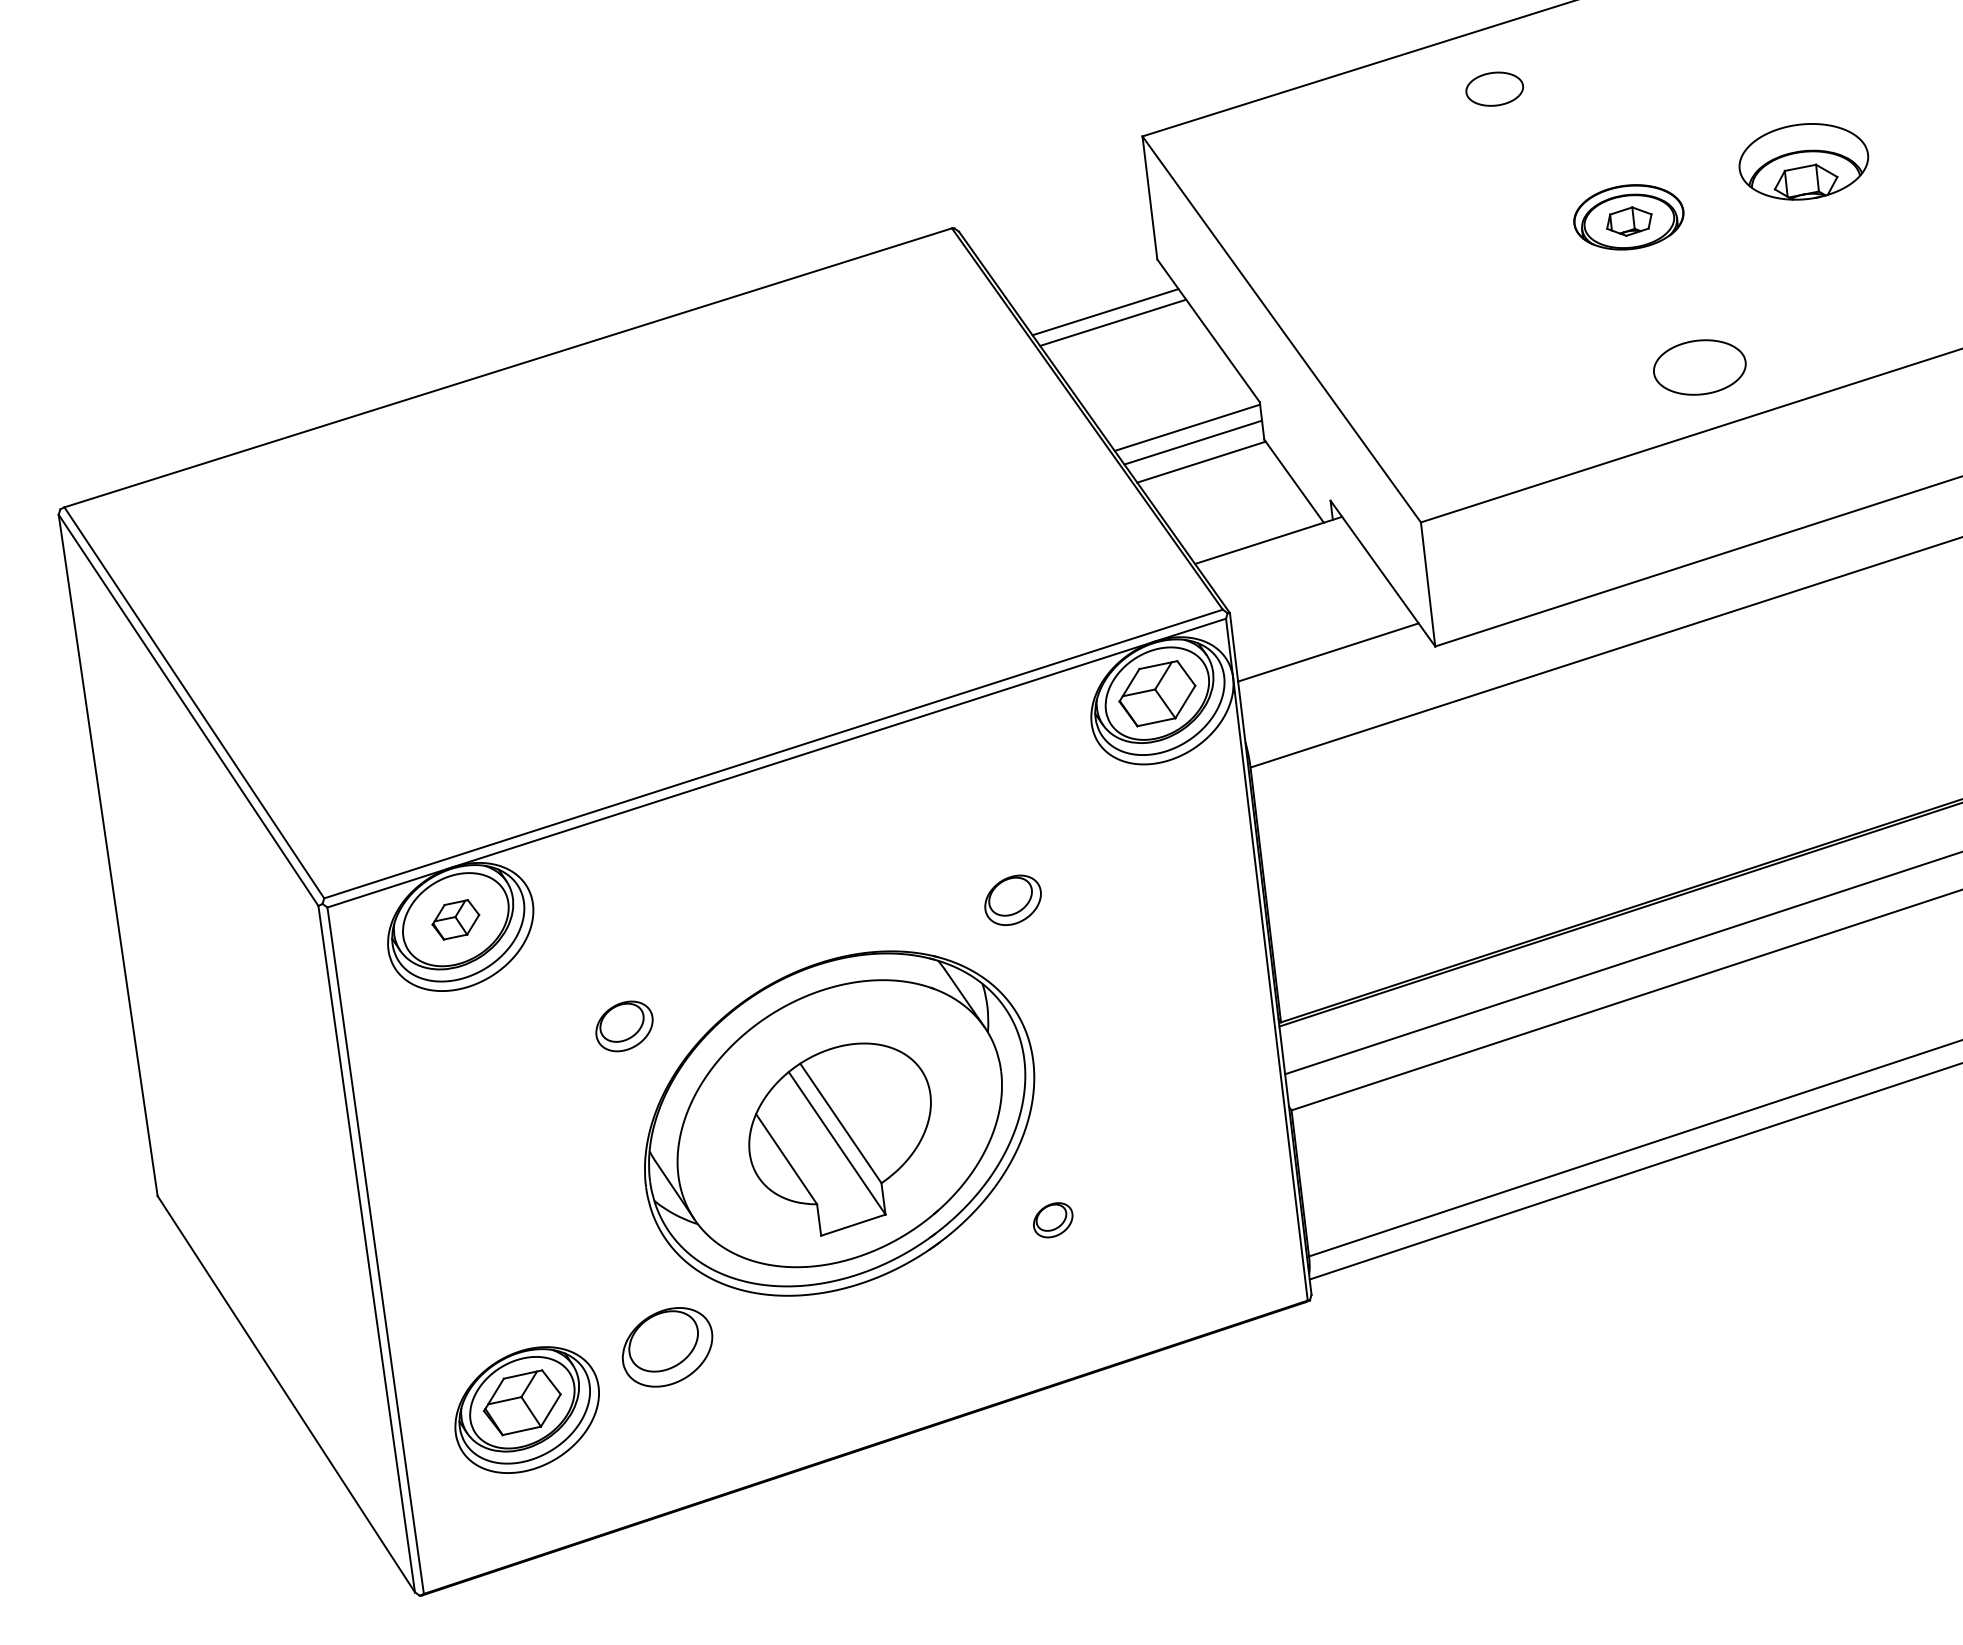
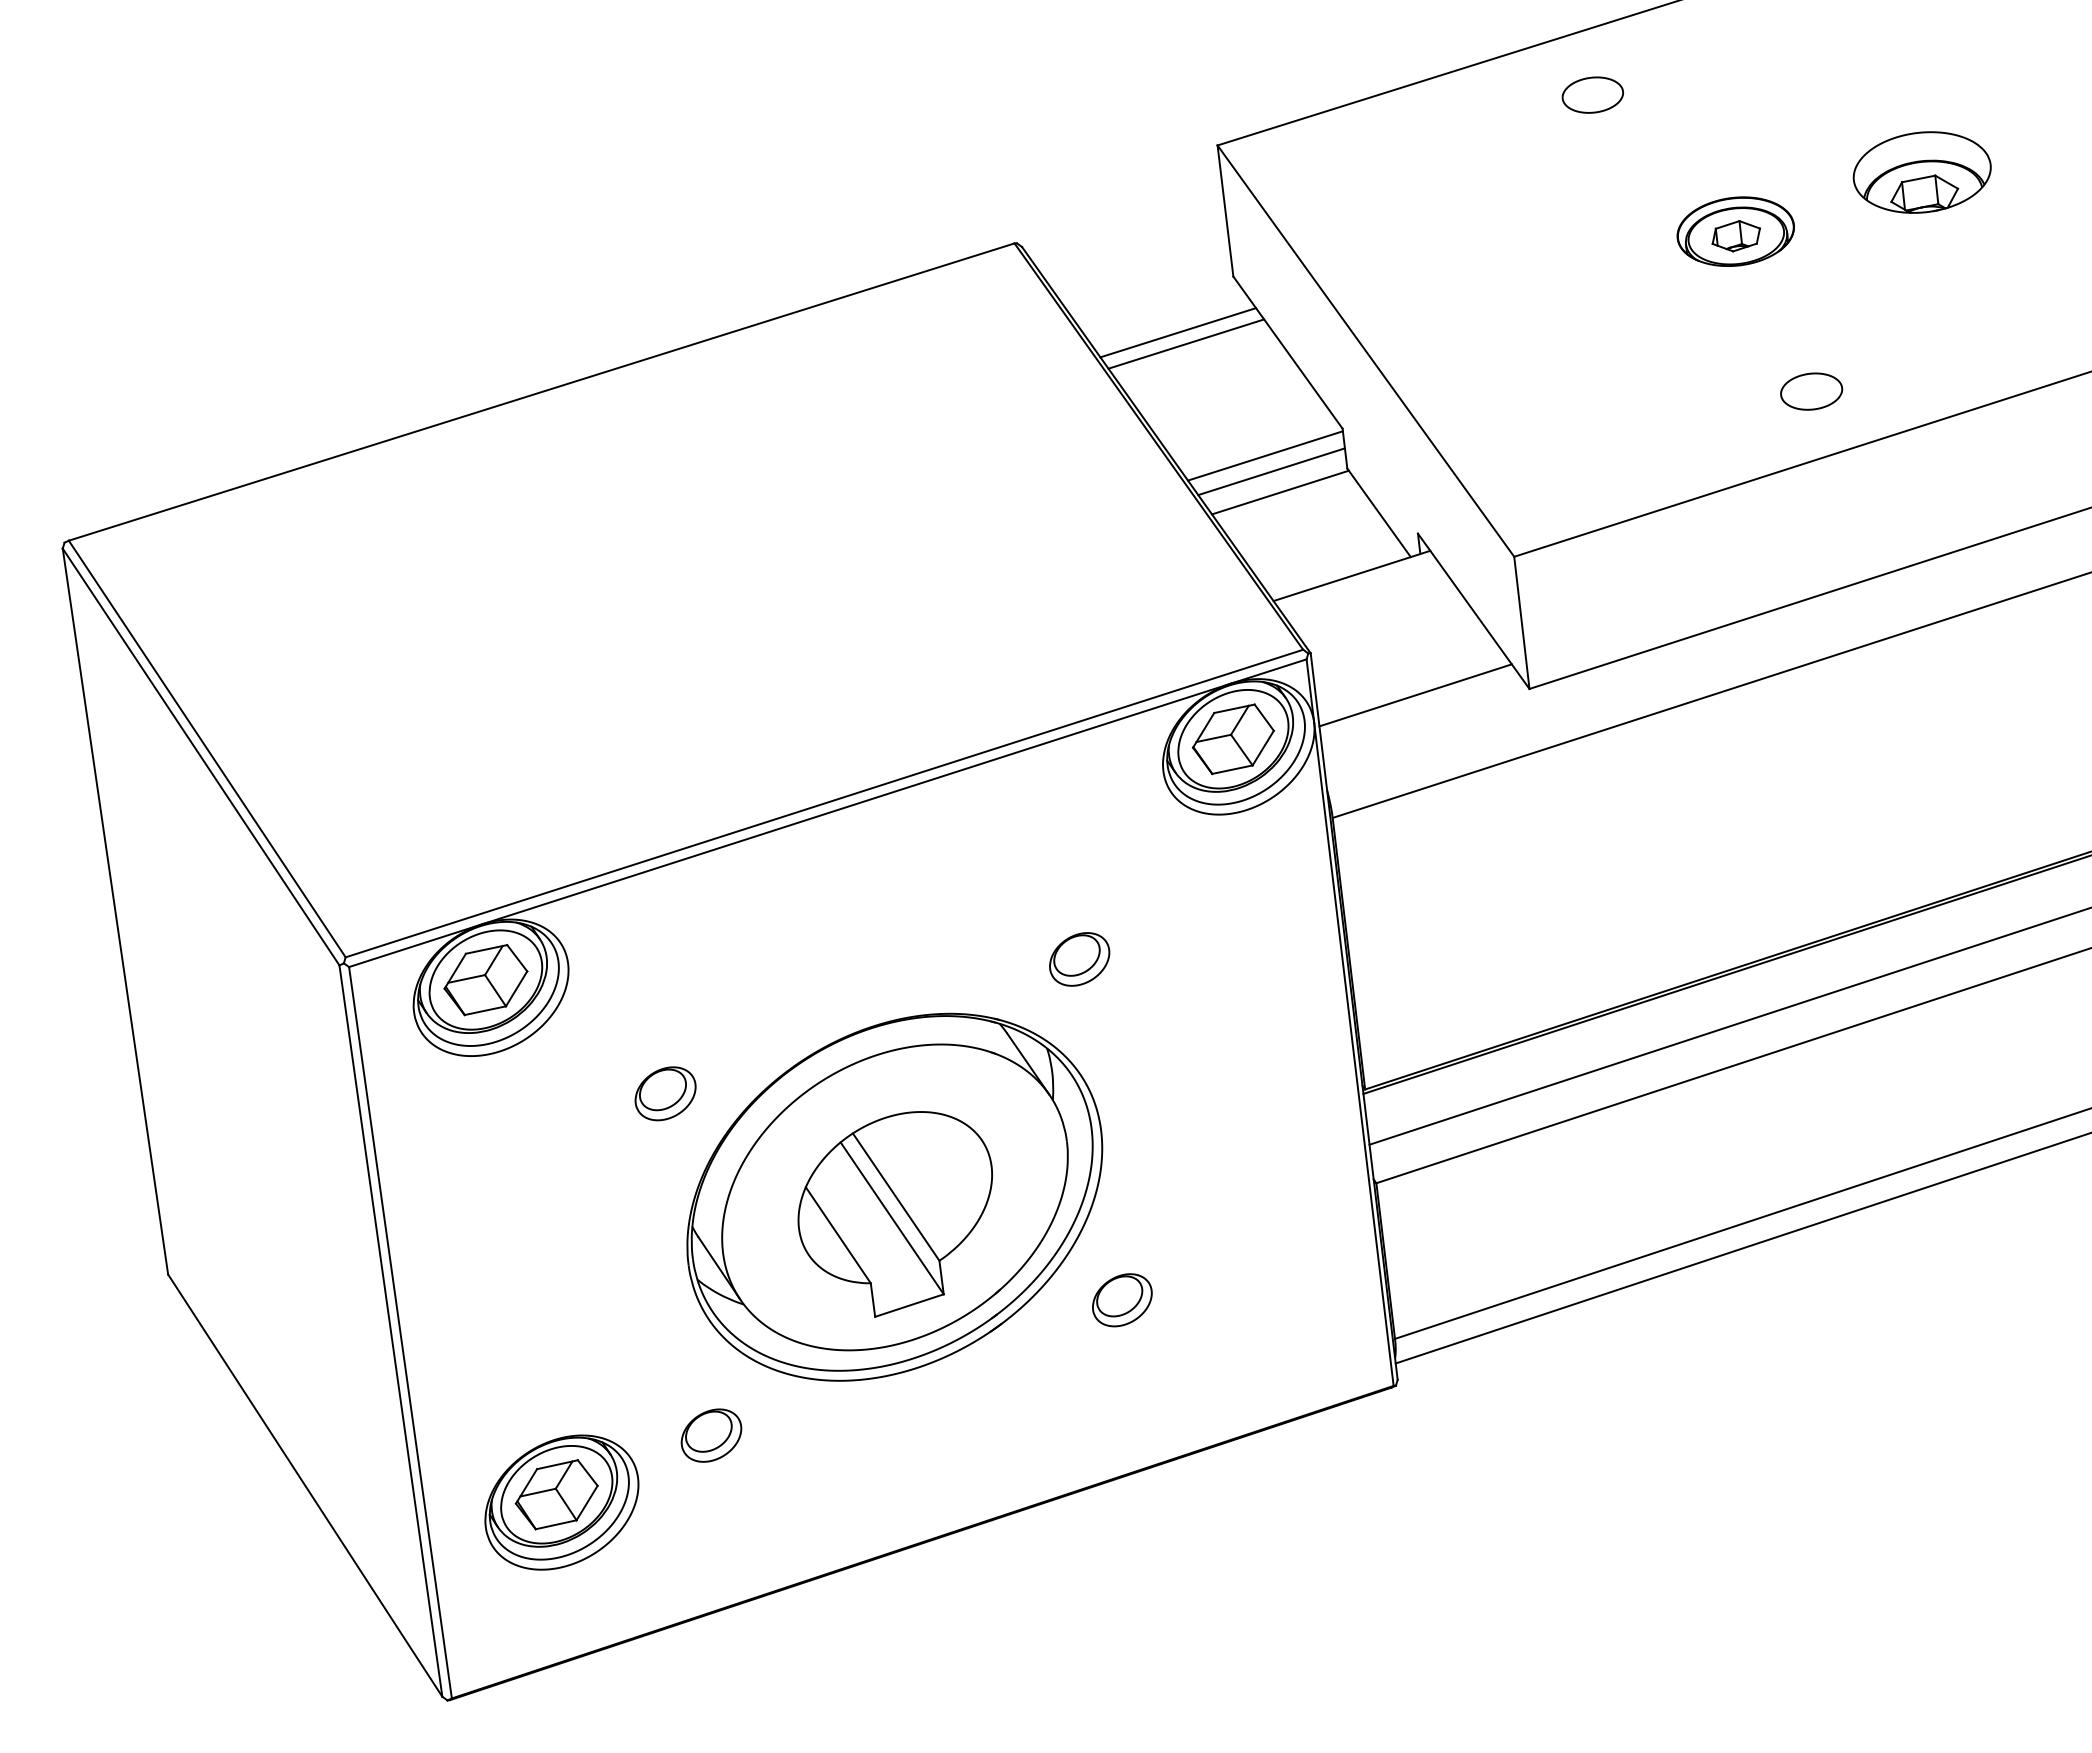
part: (1699, 367) -> (1811, 391), size x0.62
part: (455, 920) -> (485, 980), size x1.67
part: (1053, 1220) -> (1122, 1300), size x1.43
part: (667, 1347) -> (711, 1435), size x0.62

